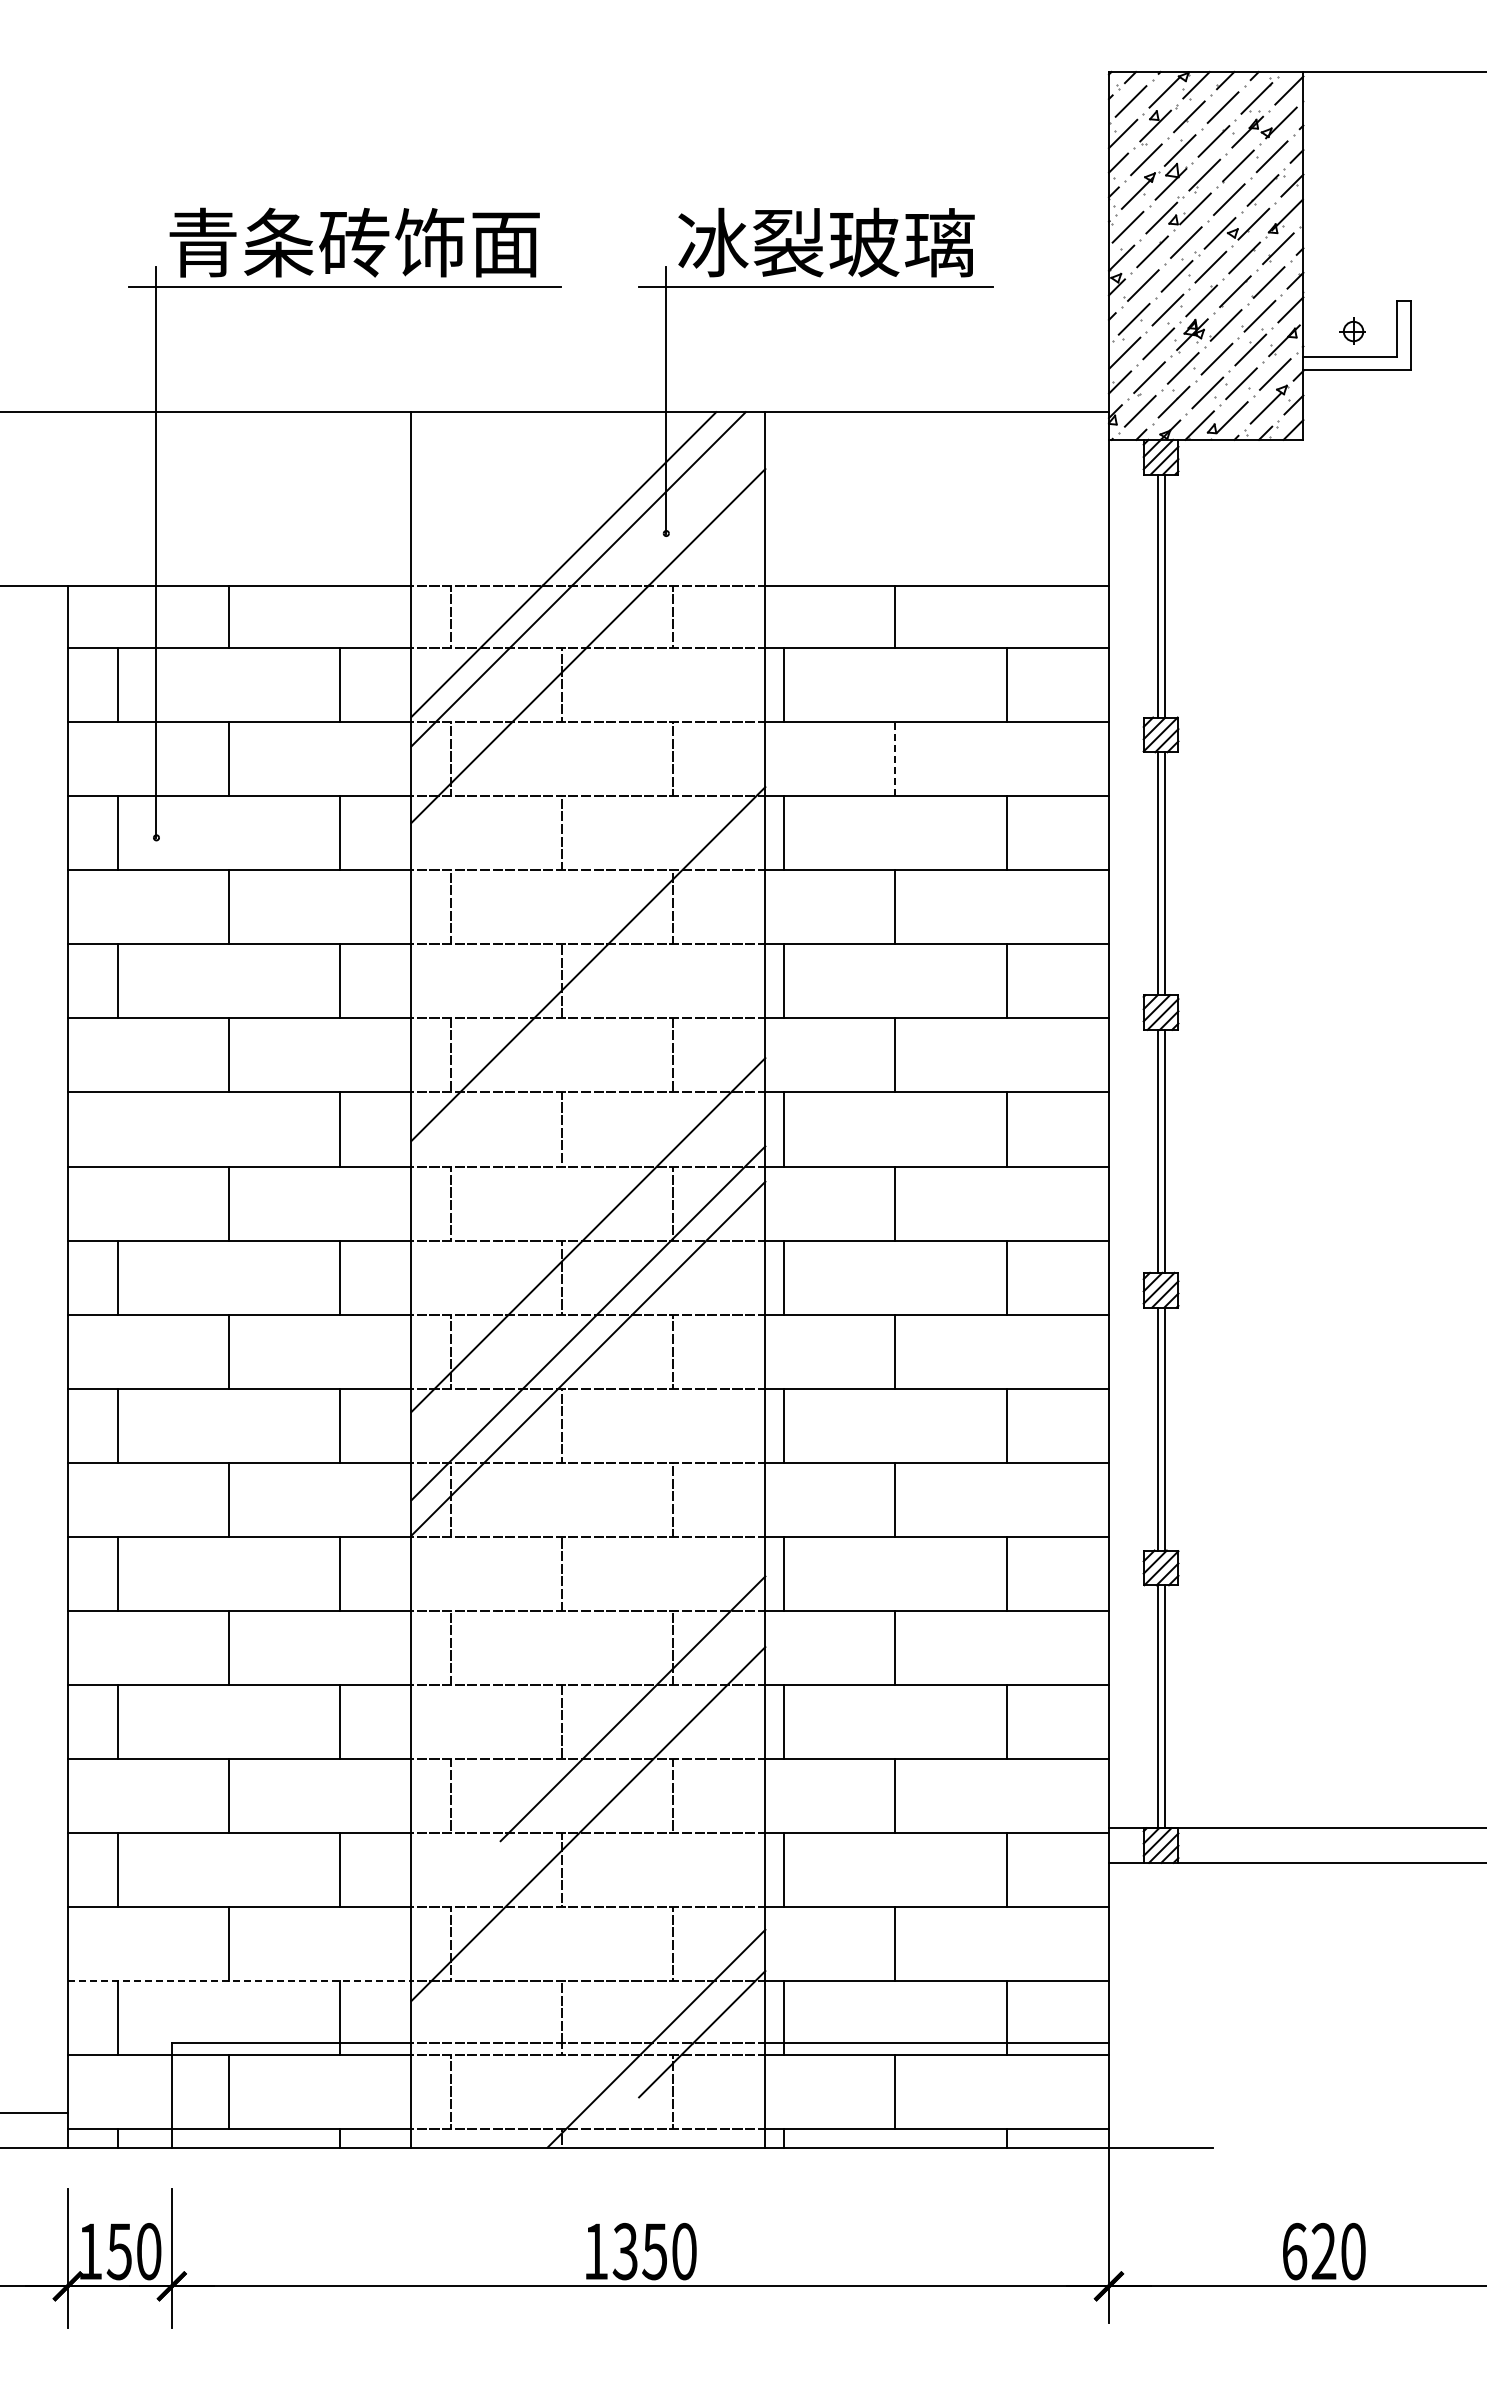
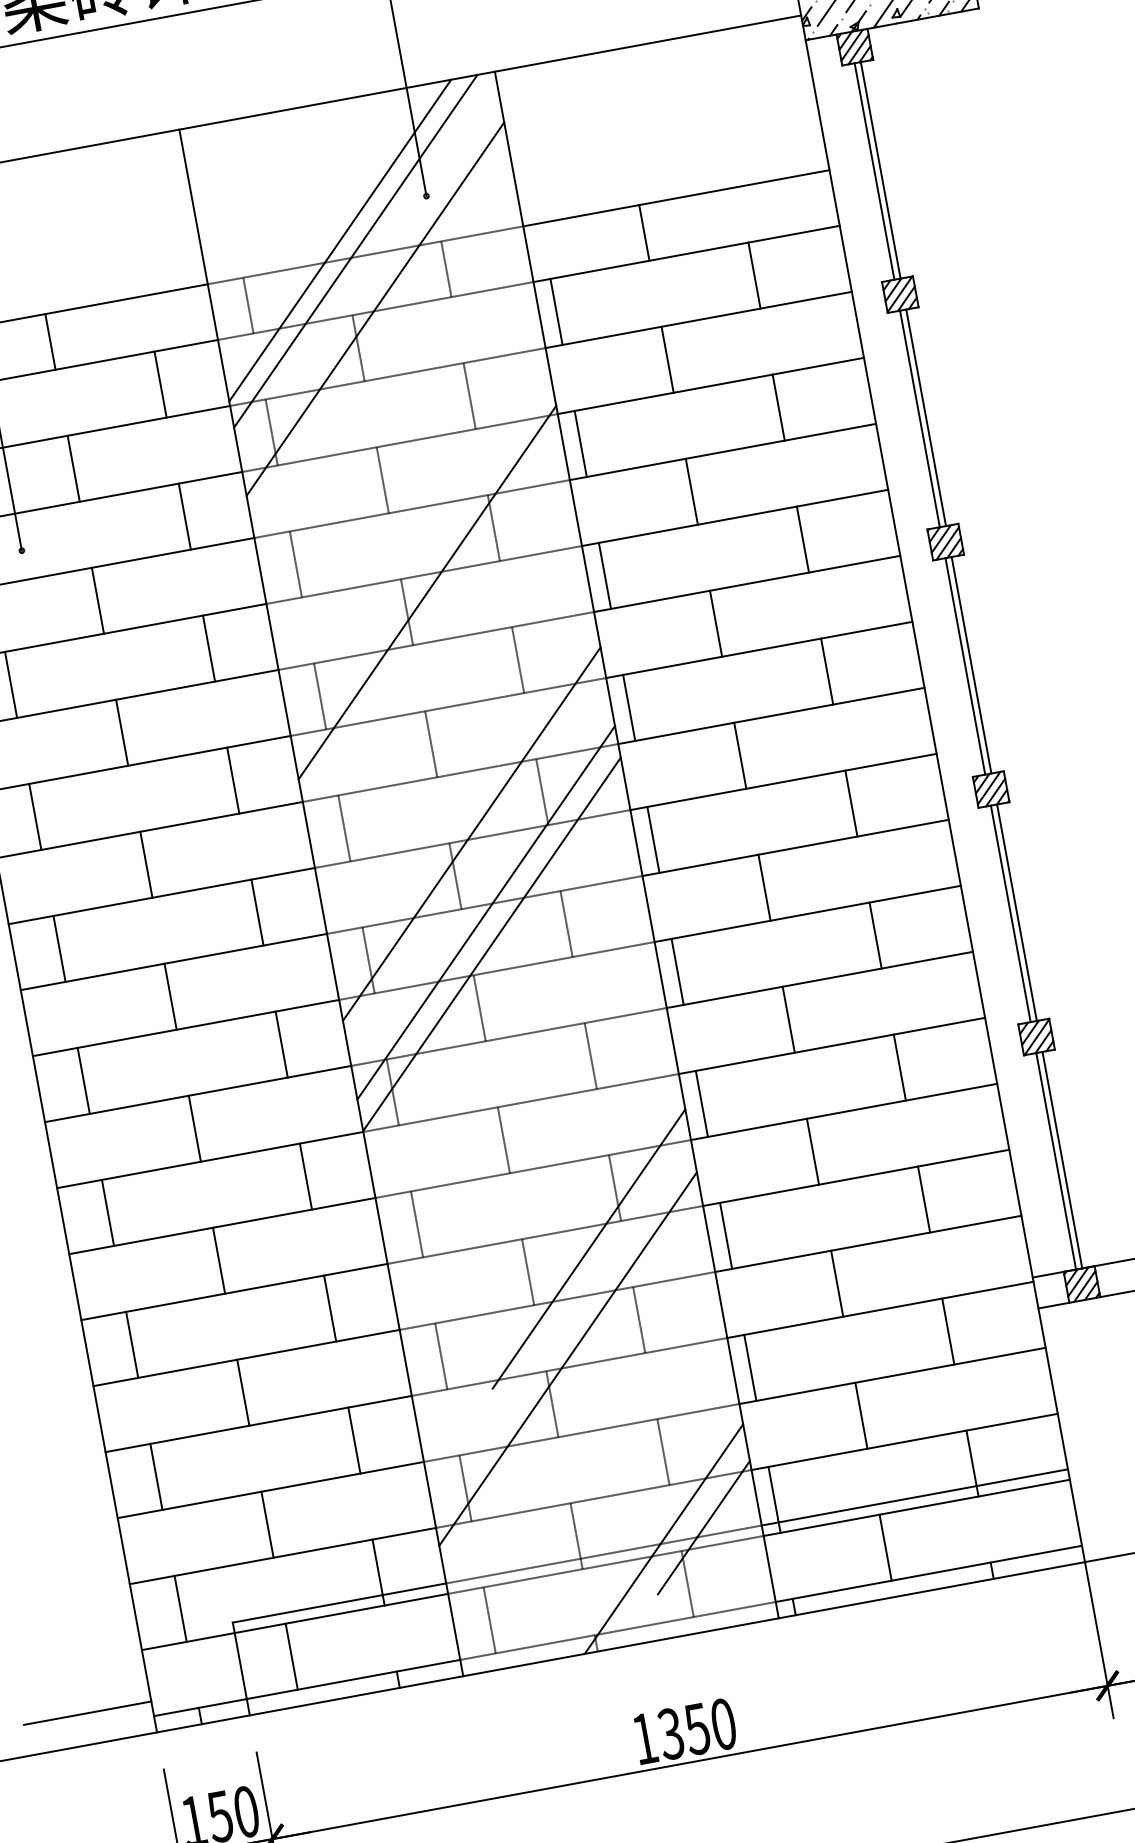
line: (895, 758) -> (667, 359), dashed -> solid
line: (118, 1129) -> (35, 816), added
line: (239, 1981) -> (282, 1556), dashed -> solid

